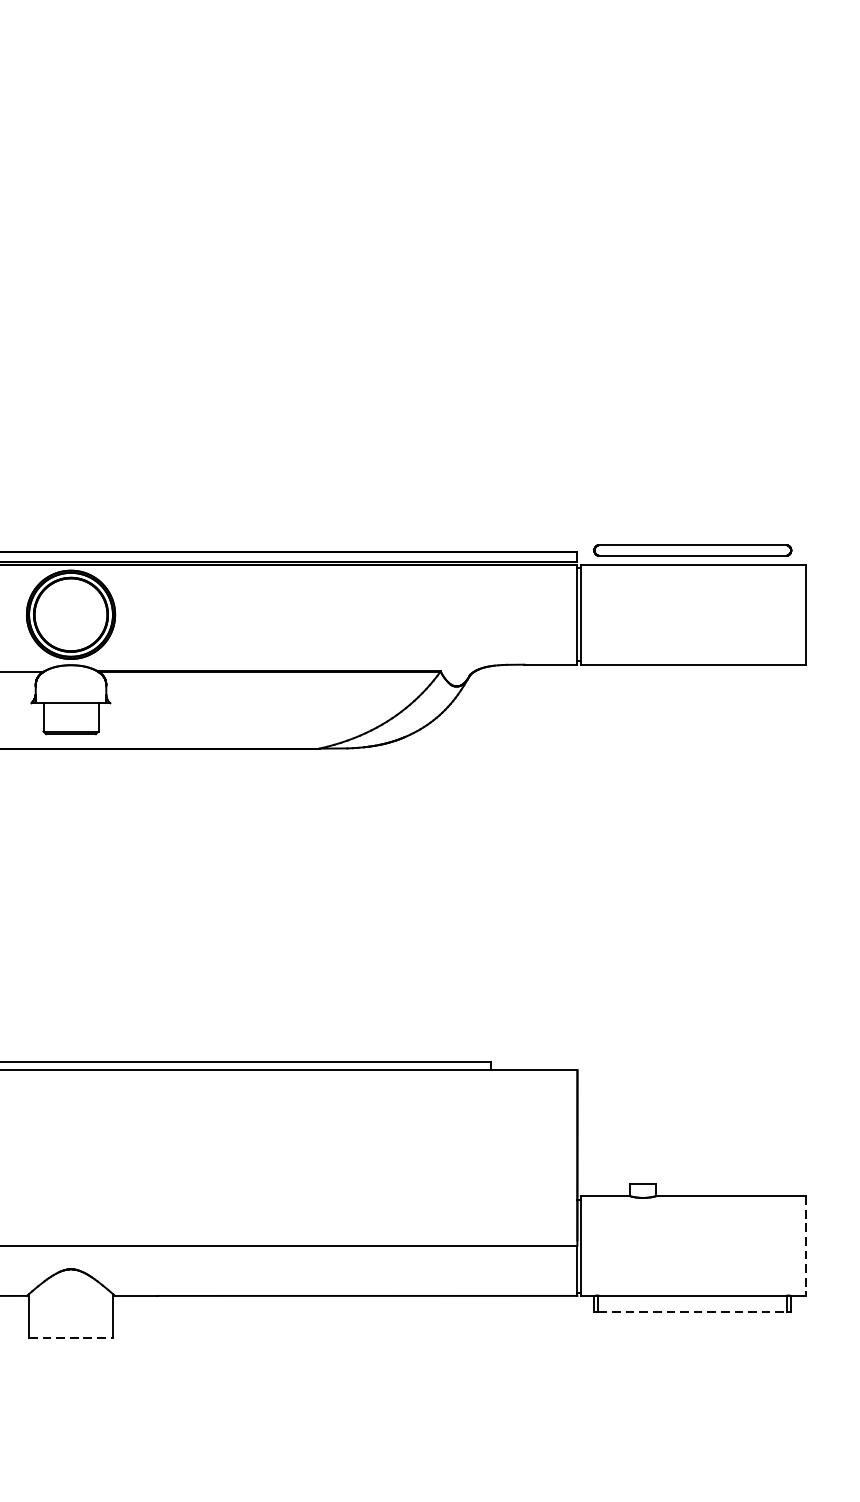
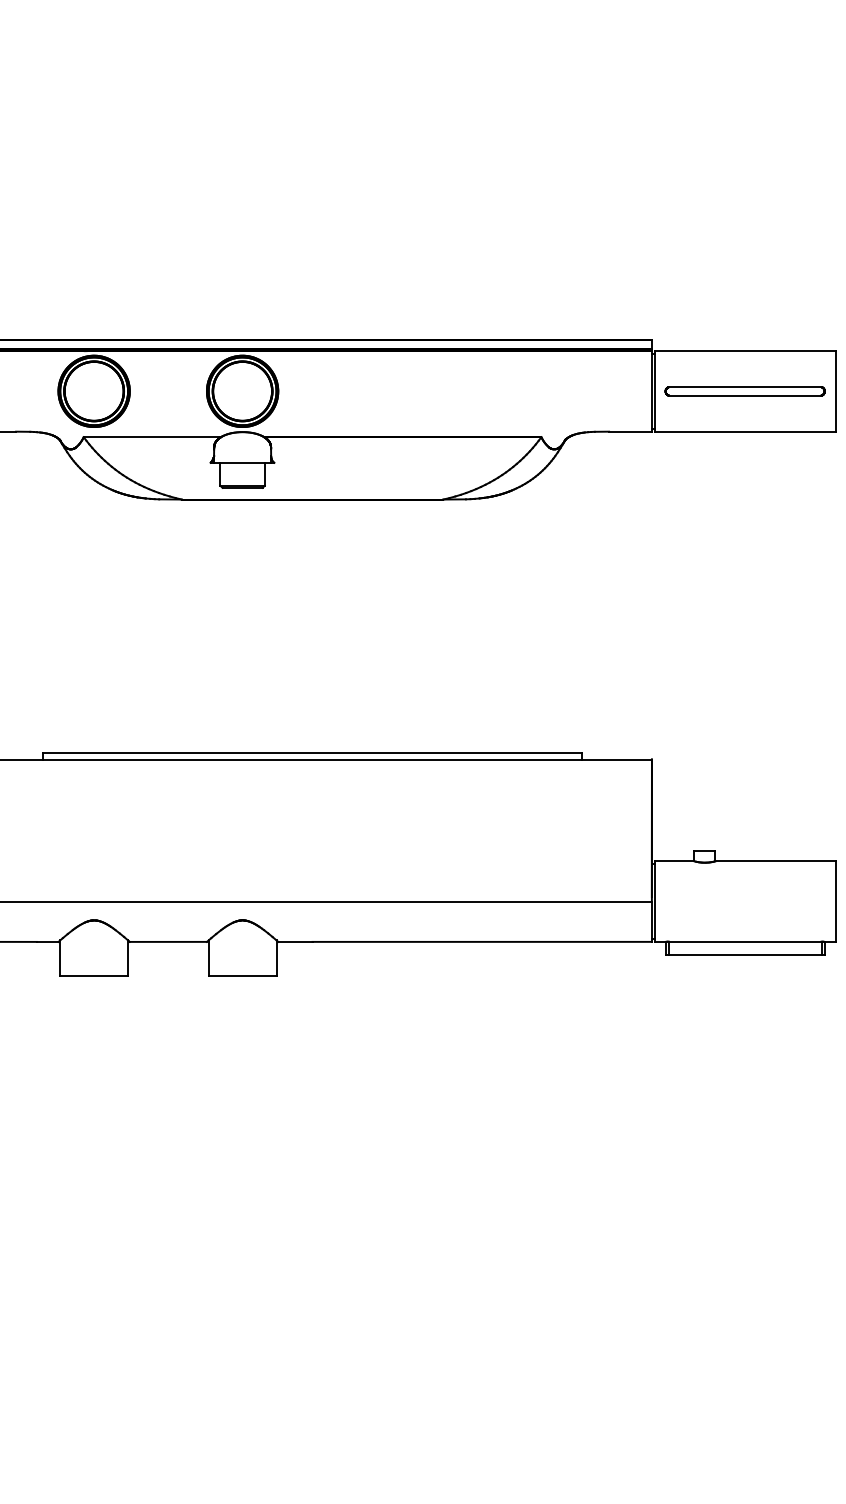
part: (691, 550) -> (744, 391), moved
line: (805, 1247) -> (836, 902), dashed -> solid
line: (693, 1311) -> (745, 954), dashed -> solid
line: (70, 1337) -> (242, 975), dashed -> solid

